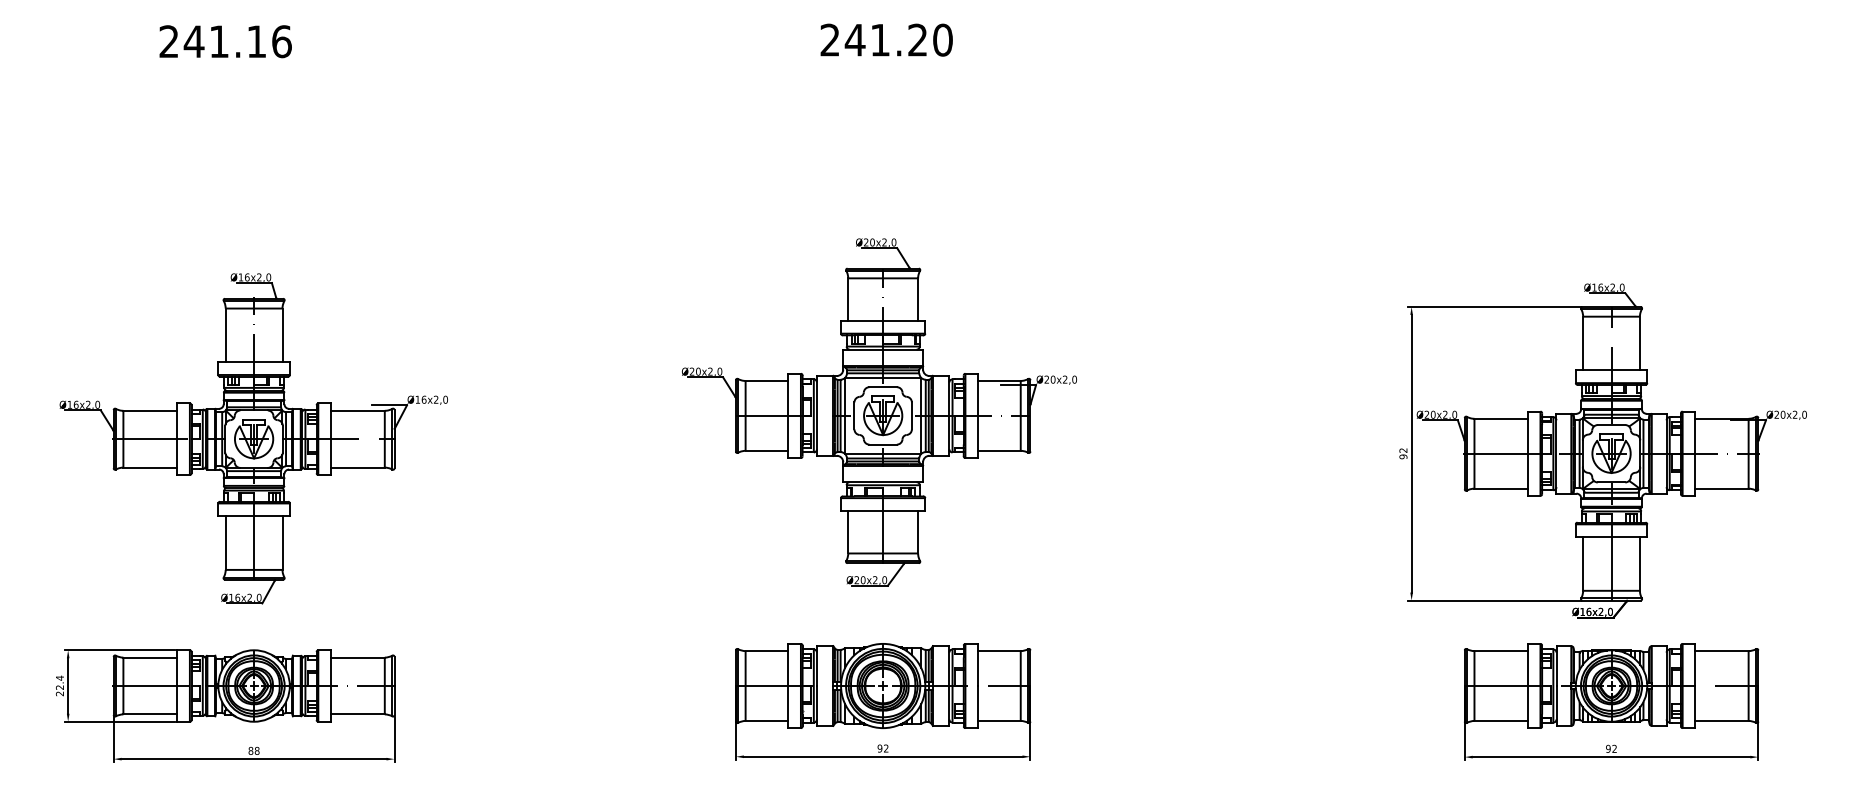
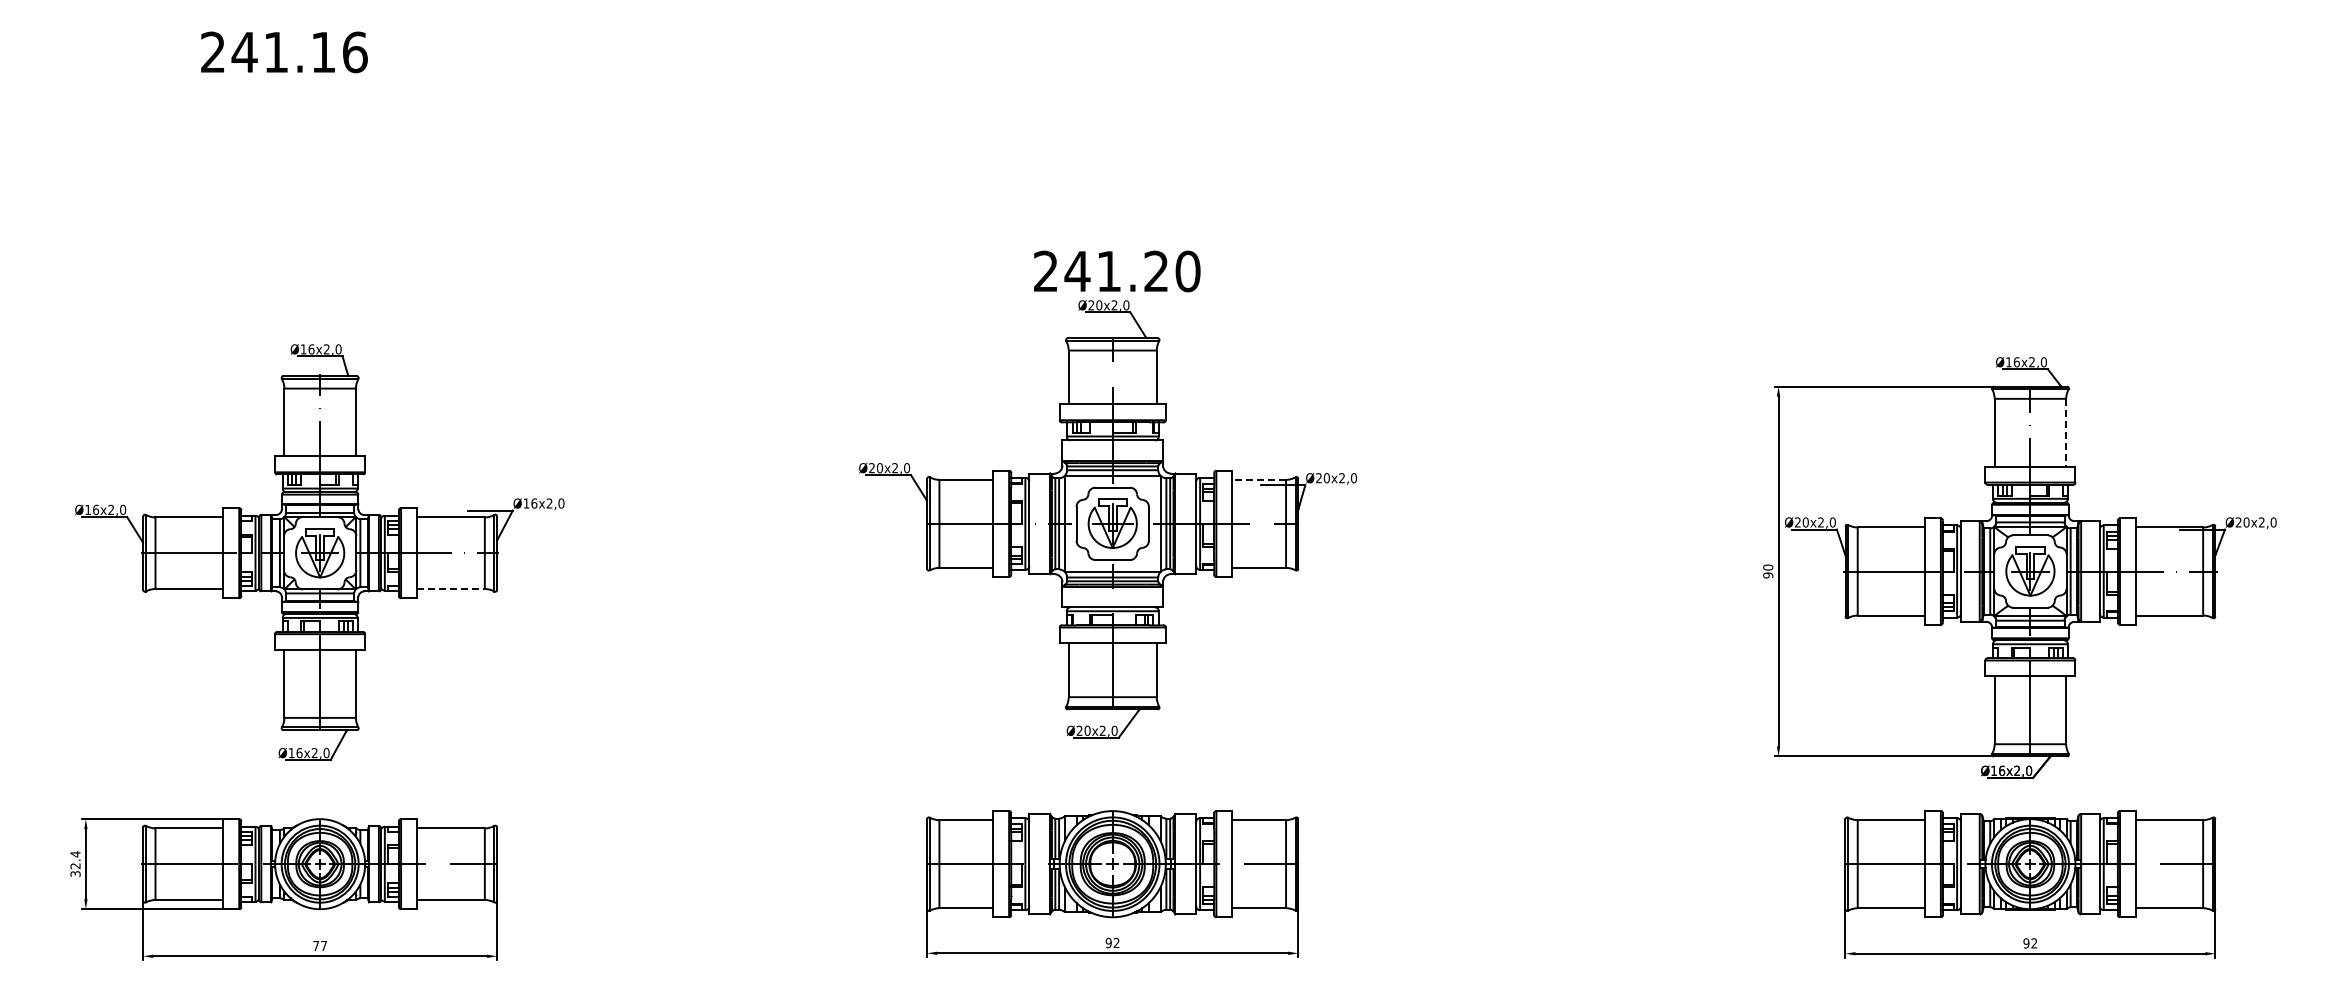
text: (886, 40) -> (1117, 271), moved
line: (1640, 343) -> (2066, 432), solid -> dashed
line: (999, 380) -> (1259, 479), solid -> dashed
text: (1403, 450) -> (1768, 567), 92 -> 90
line: (357, 468) -> (450, 589), solid -> dashed
text: (59, 693) -> (75, 873), 22.4 -> 32.4
text: (254, 750) -> (320, 945), 88 -> 77

